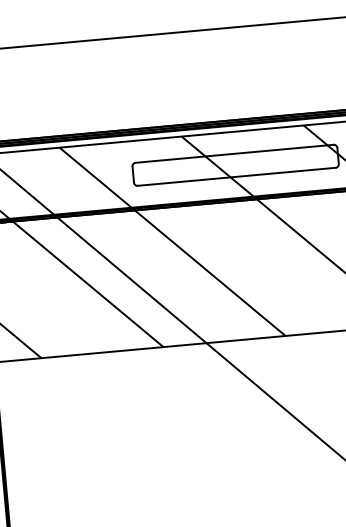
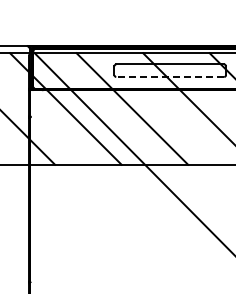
line: (237, 177) -> (170, 77), solid -> dashed

